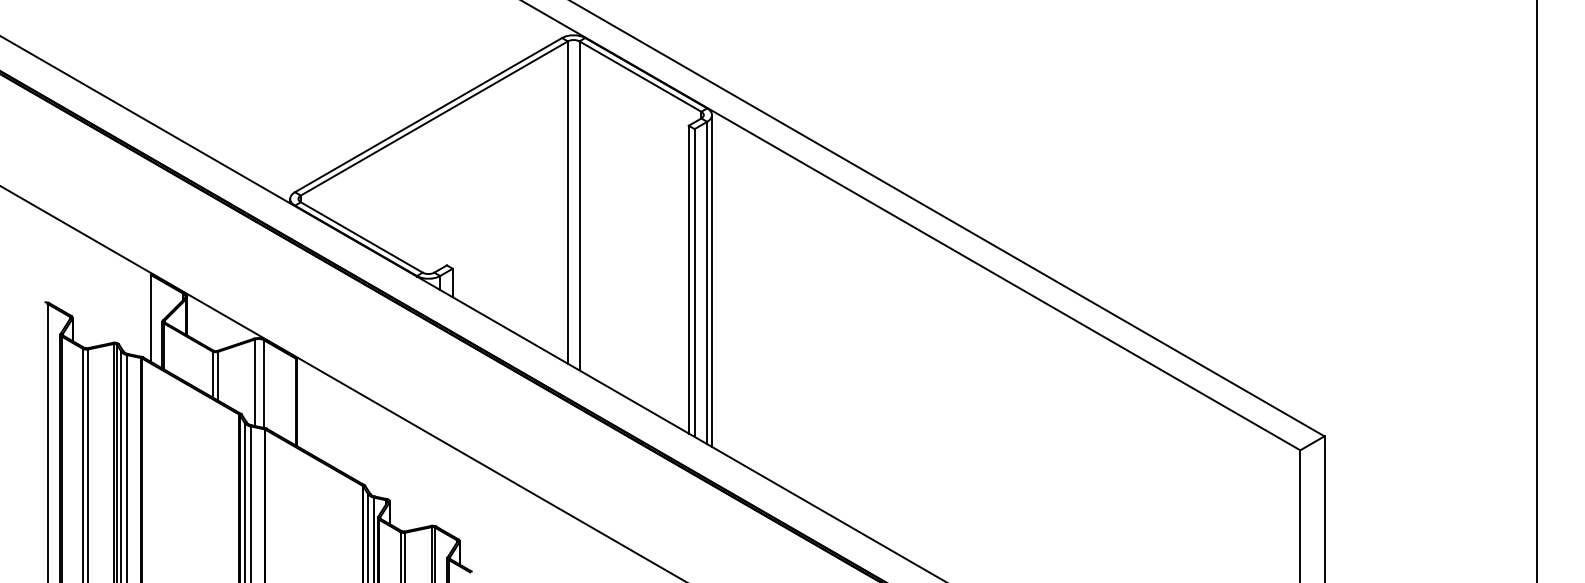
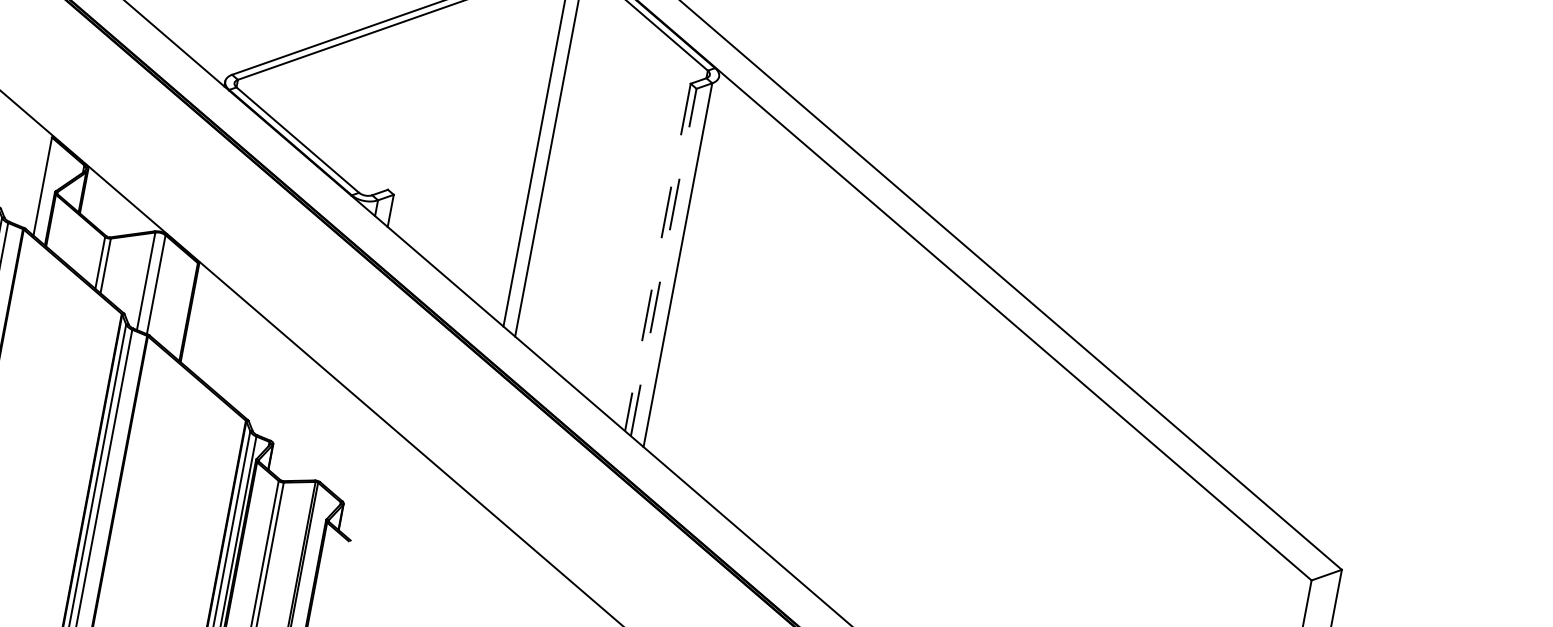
line: (688, 279) -> (657, 257), solid -> dashed
line: (712, 280) -> (684, 263), removed
line: (694, 283) -> (663, 263), solid -> dashed

